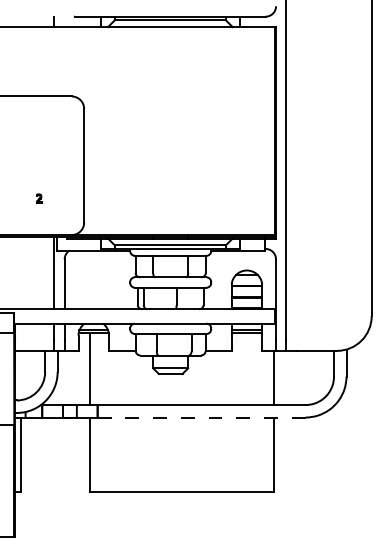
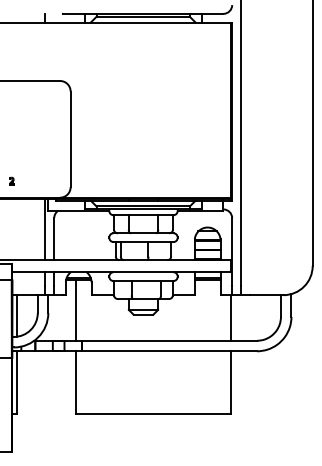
part: (39, 198) -> (12, 181), moved
line: (20, 375) -> (17, 315), added
line: (201, 417) -> (169, 351), dashed -> solid

